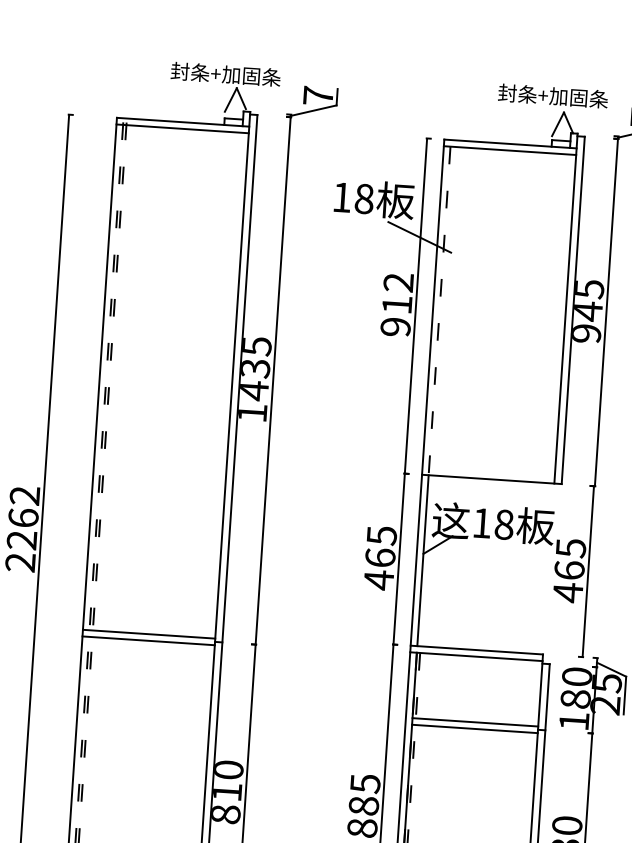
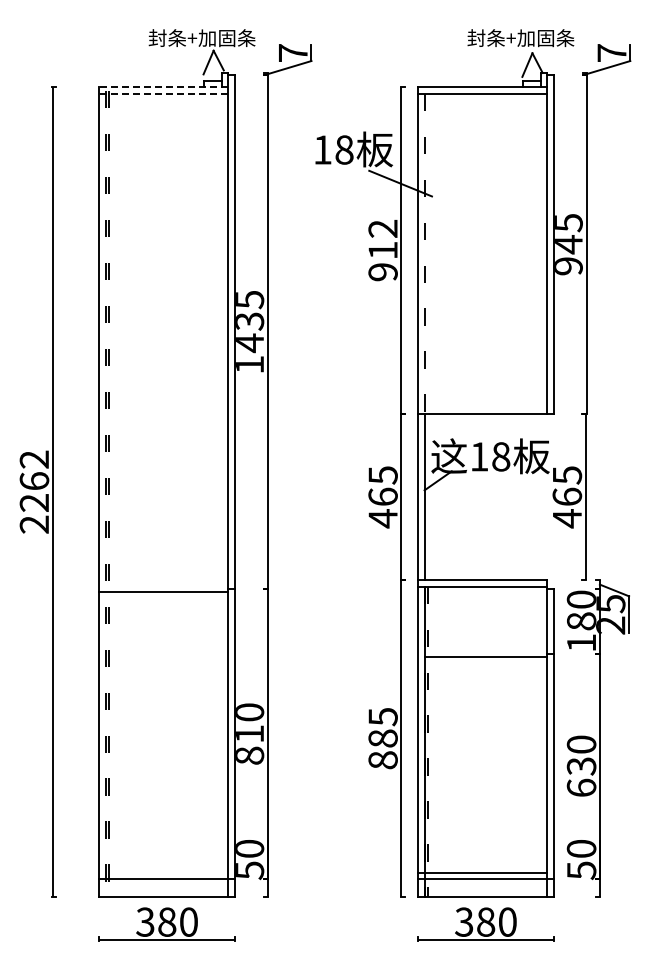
line: (182, 122) -> (163, 87), solid -> dashed
line: (182, 128) -> (163, 93), solid -> dashed
line: (148, 633) -> (163, 585), removed
line: (475, 722) -> (485, 650), removed

